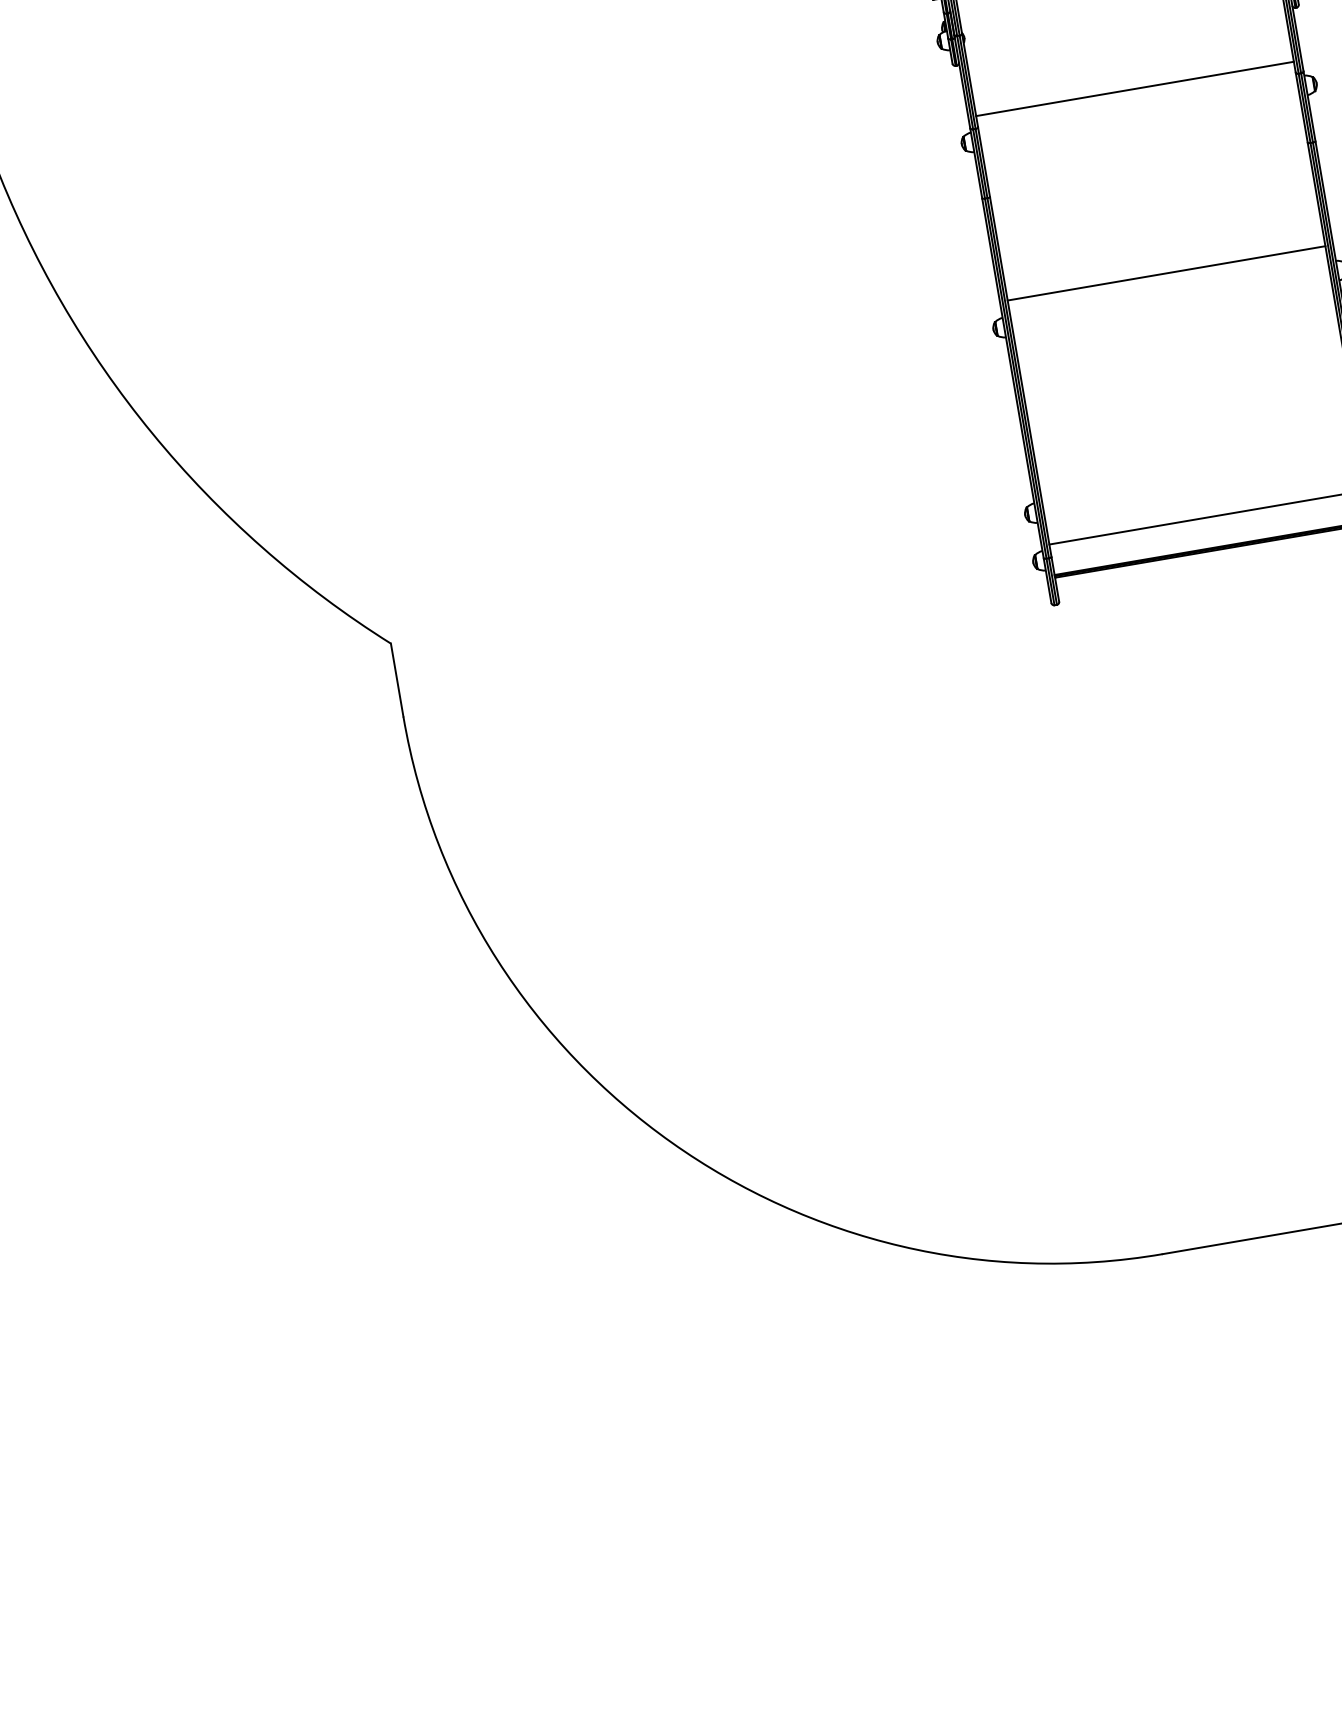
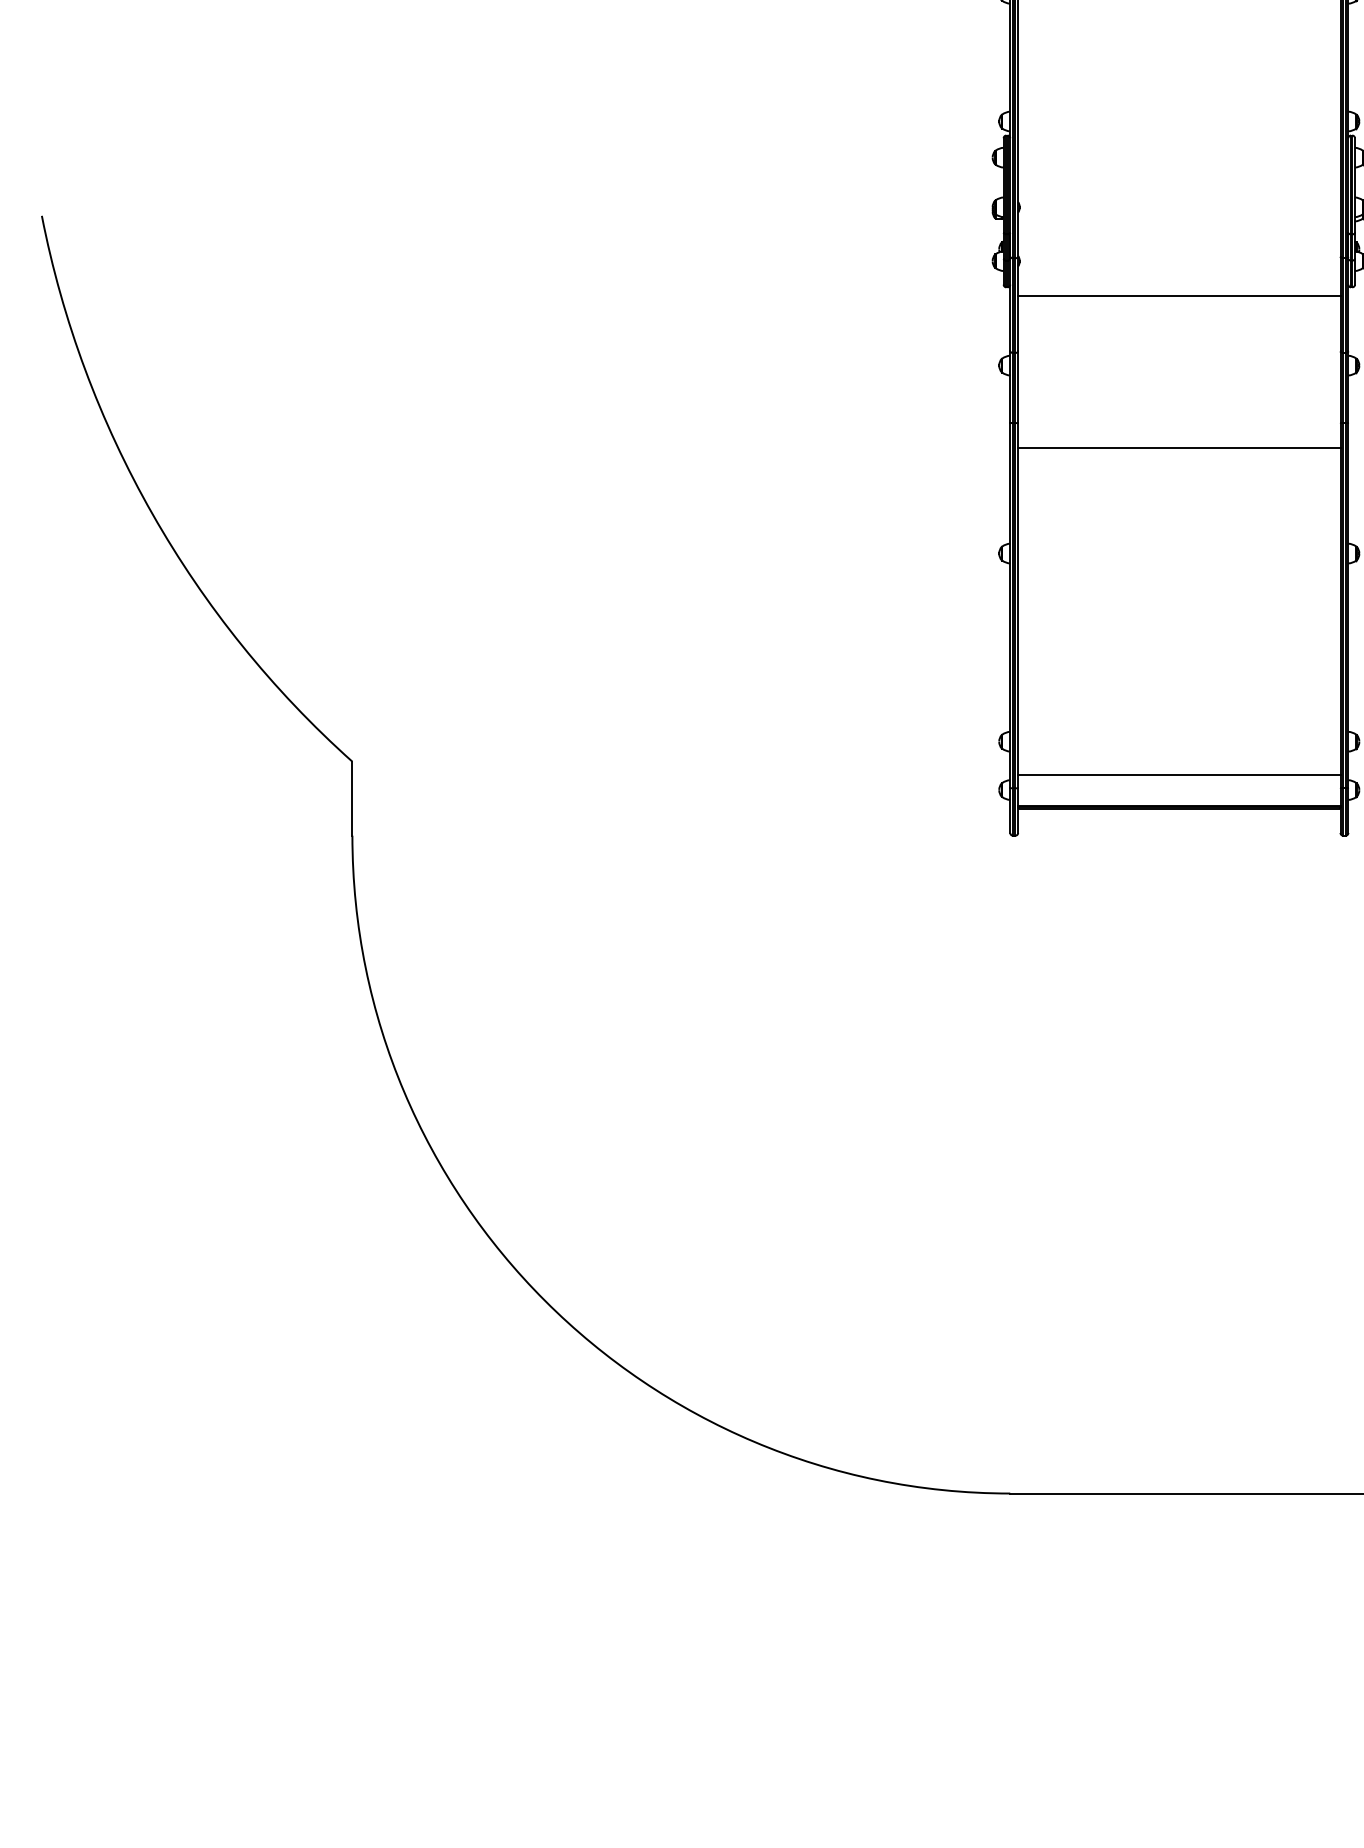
line: (1135, 89) -> (1179, 296), moved
line: (1166, 273) -> (1179, 448), moved

